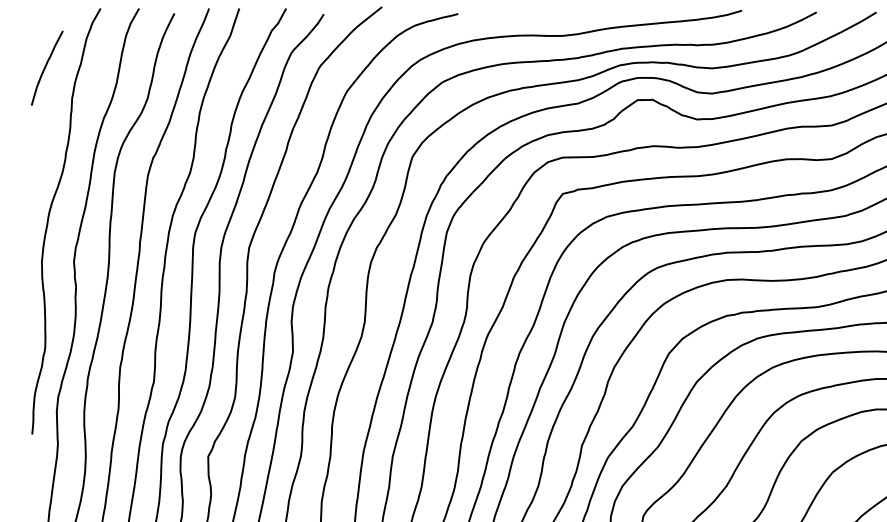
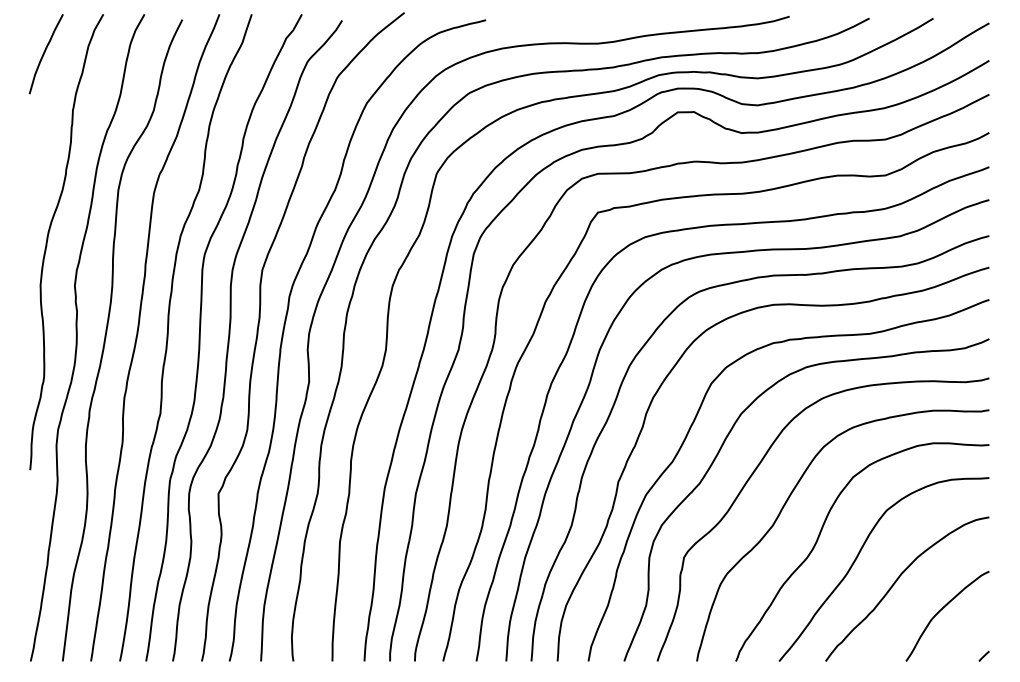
curve: (45, 68) -> (44, 54), moved

